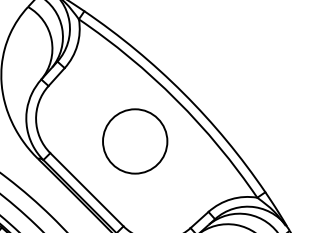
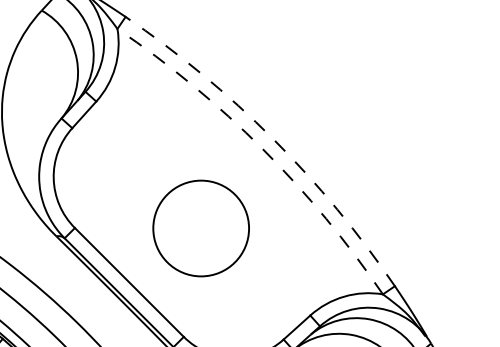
arc: (183, 93) -> (273, 139), solid -> dashed
arc: (176, 100) -> (262, 149), solid -> dashed
circle: (135, 141) -> (201, 228), moved

